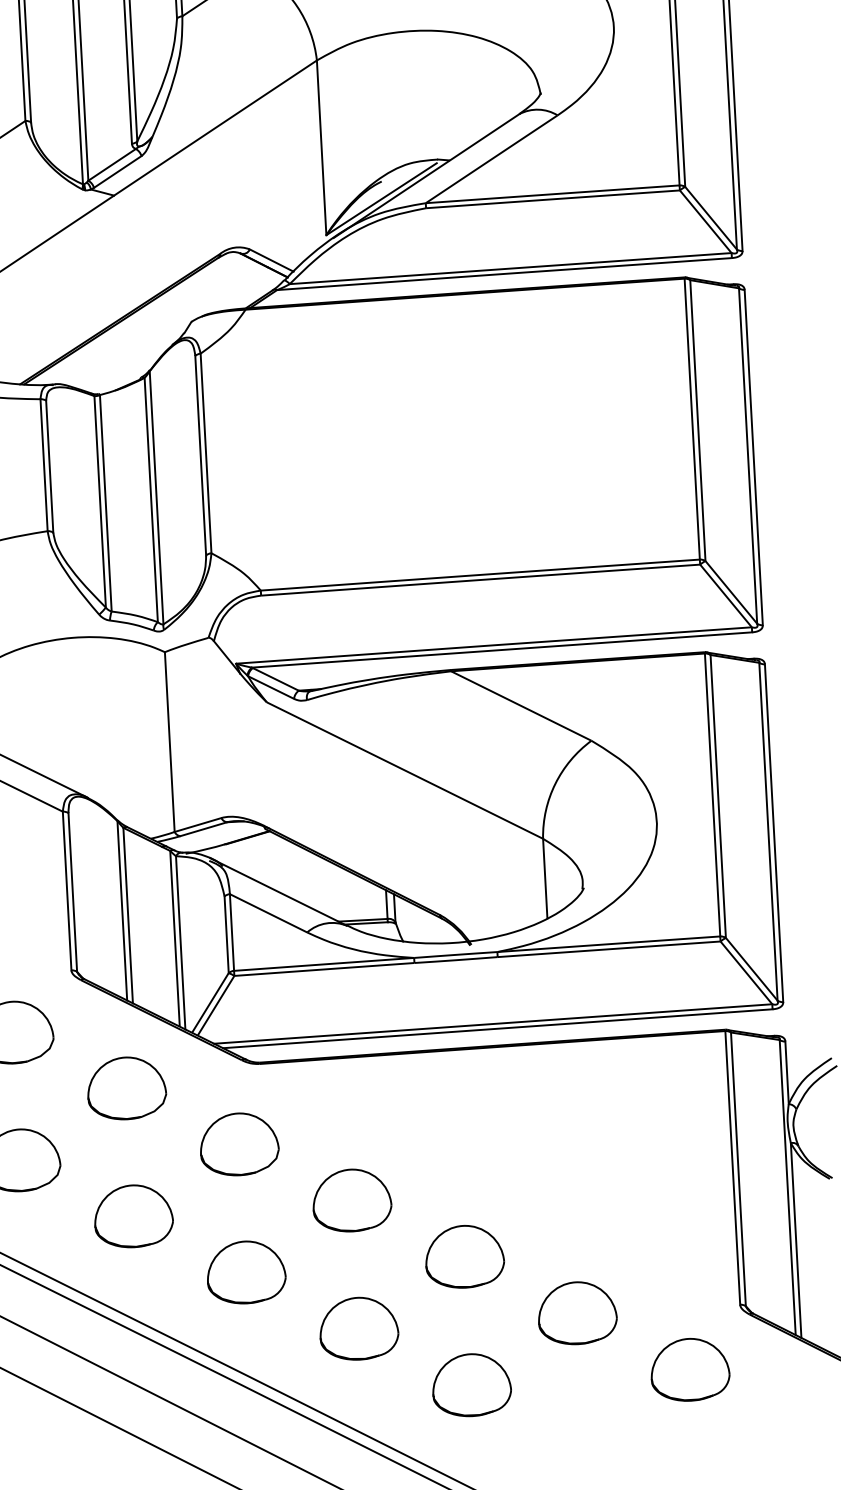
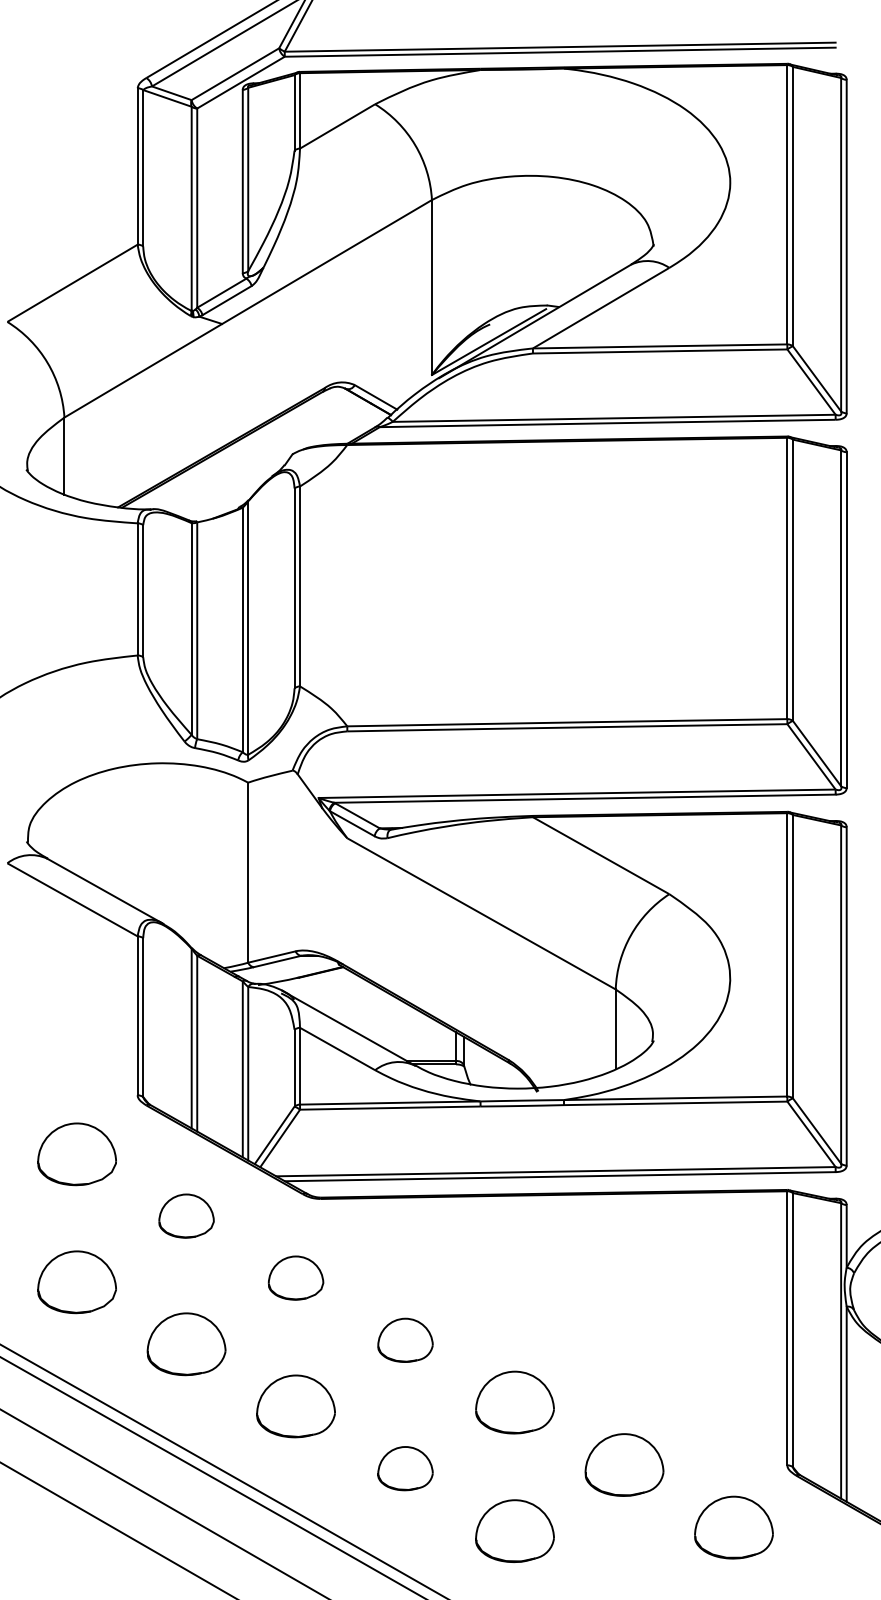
part: (126, 1087) -> (186, 1215), size x0.7
part: (238, 1143) -> (295, 1277), size x0.7
part: (352, 1200) -> (405, 1340), size x0.7
part: (359, 1328) -> (405, 1468), size x0.7

